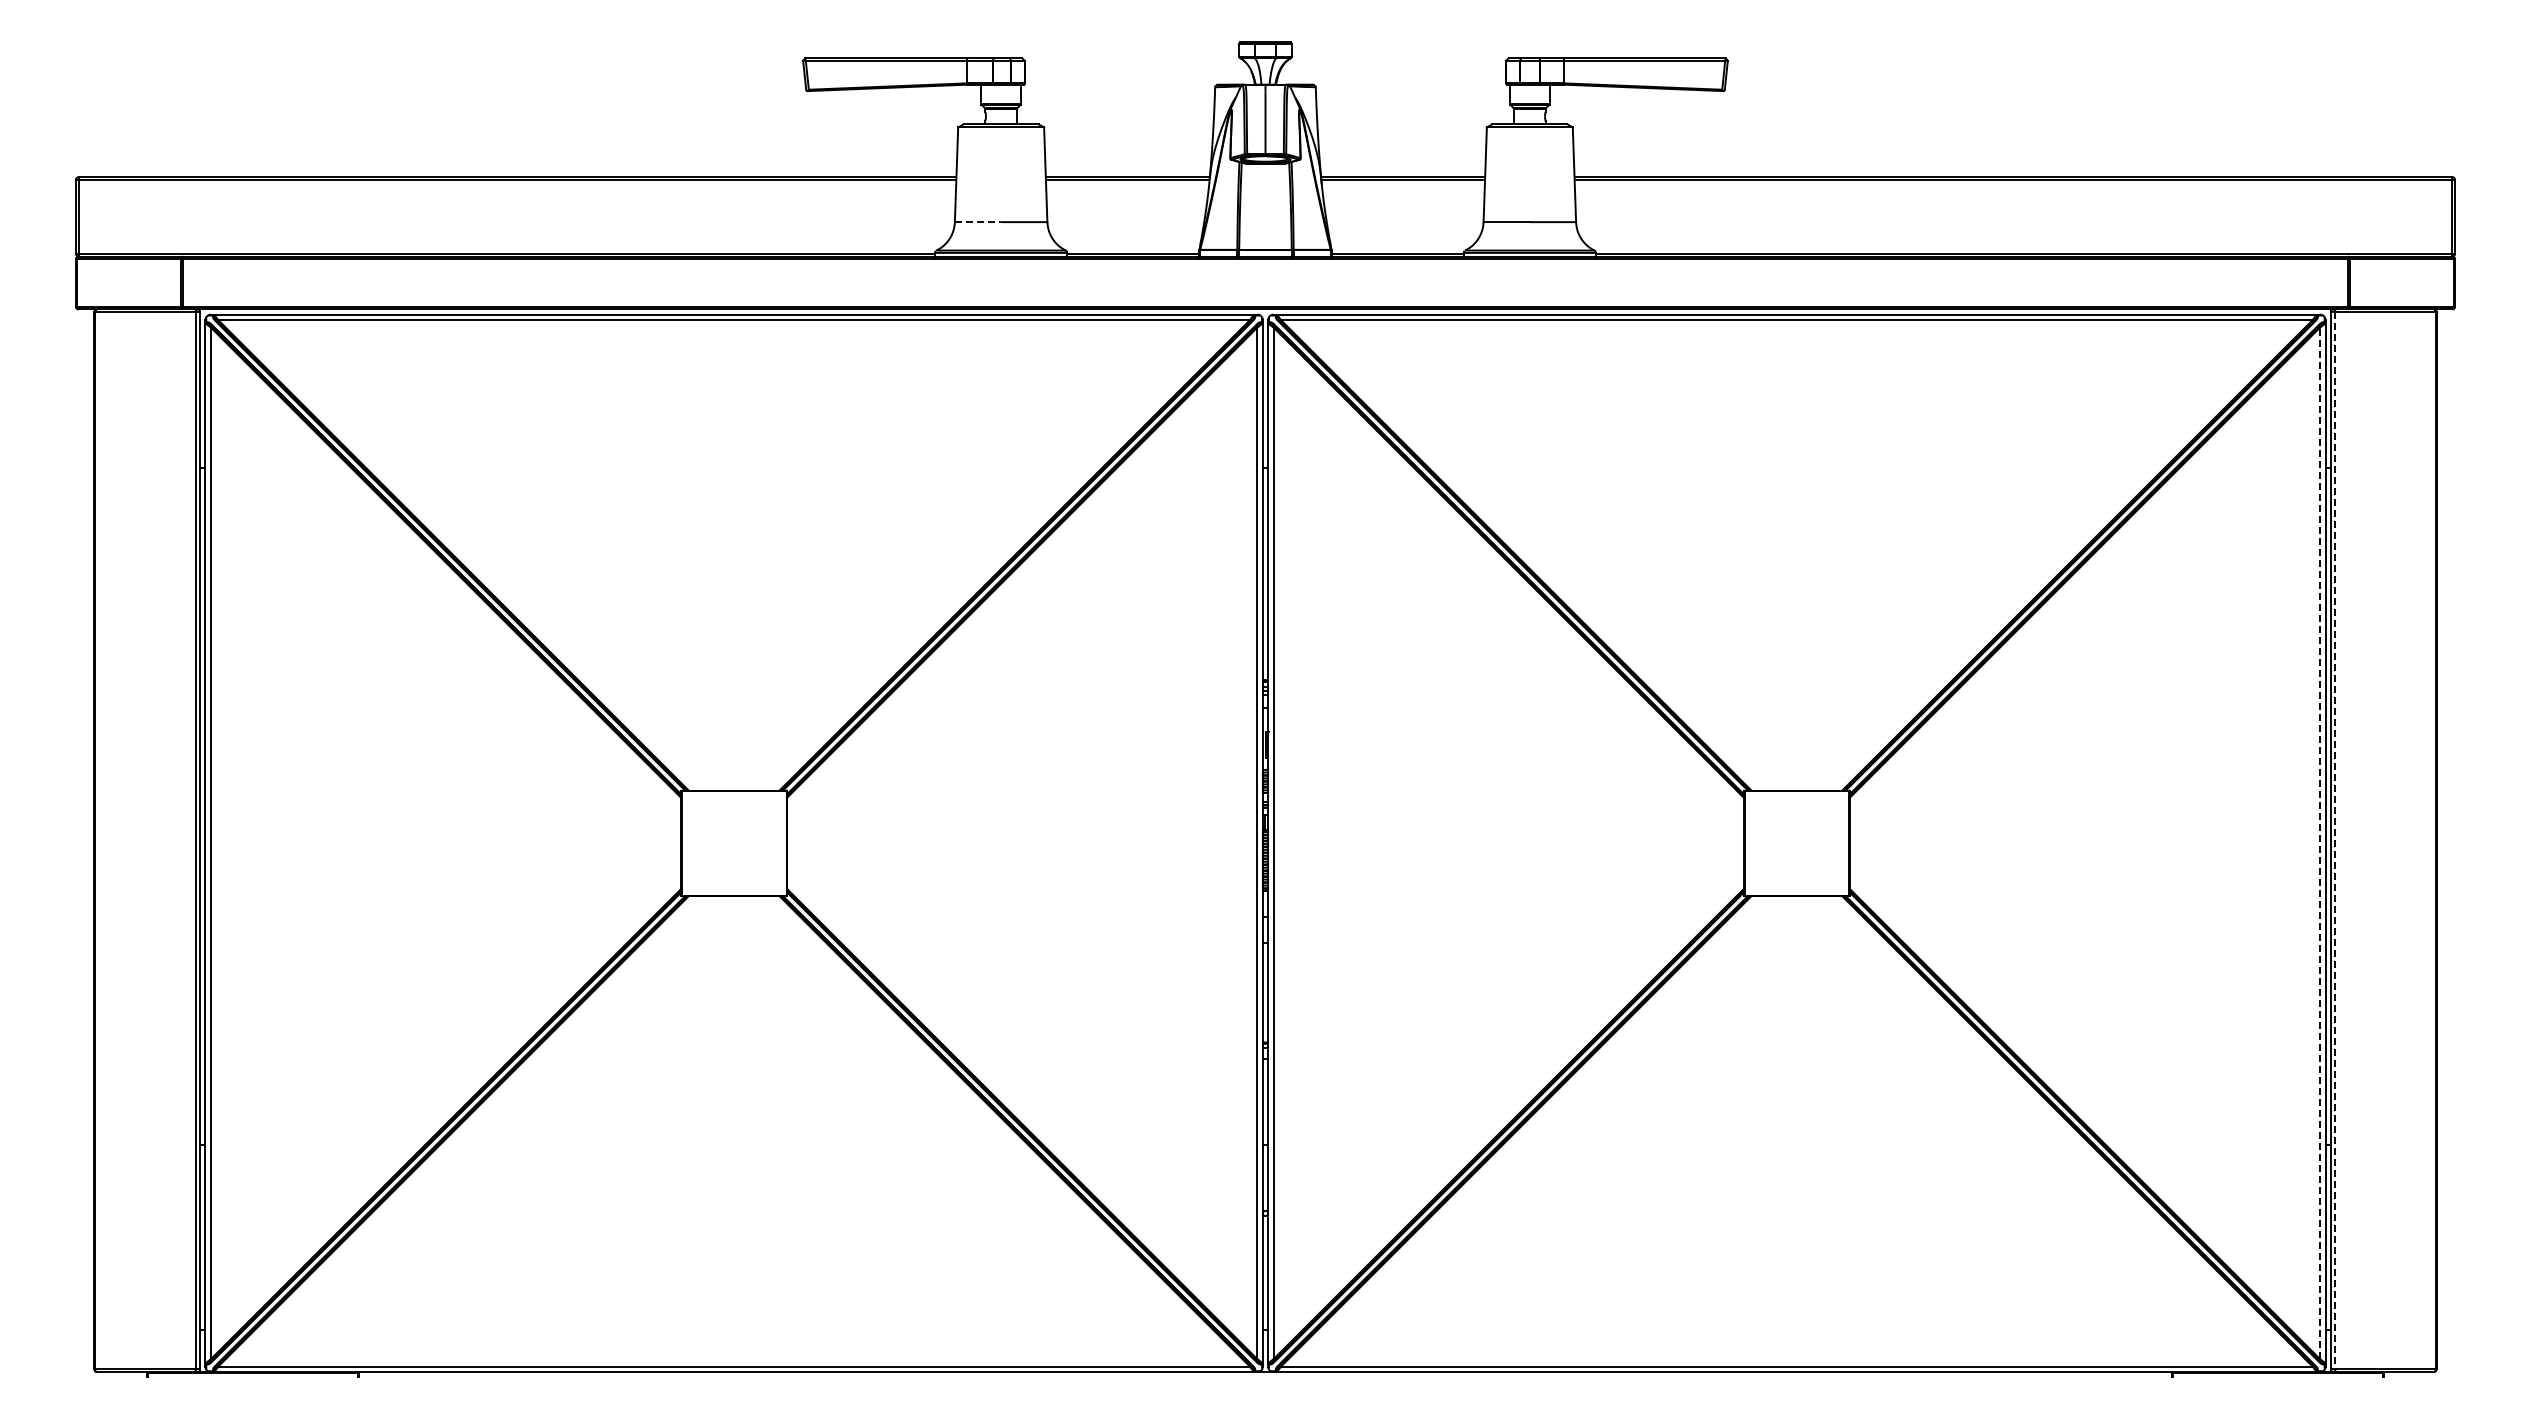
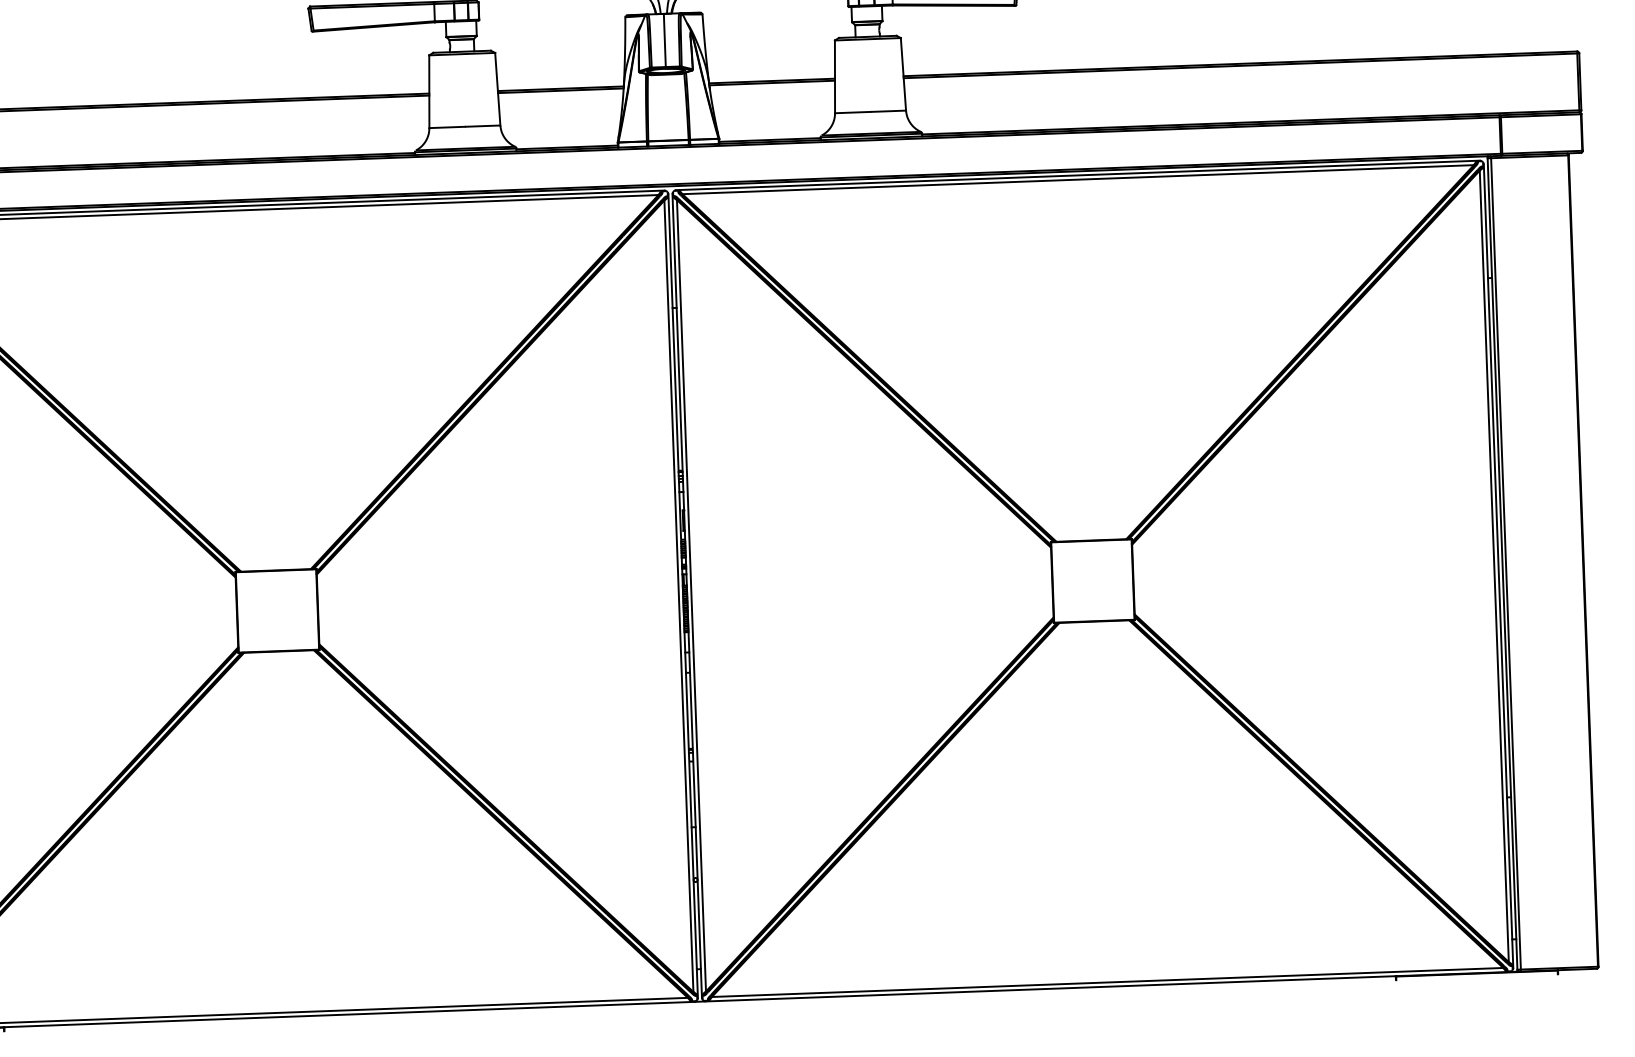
line: (978, 222) -> (447, 127), dashed -> solid
line: (2335, 840) -> (1506, 563), dashed -> solid
line: (2319, 843) -> (1493, 566), dashed -> solid

